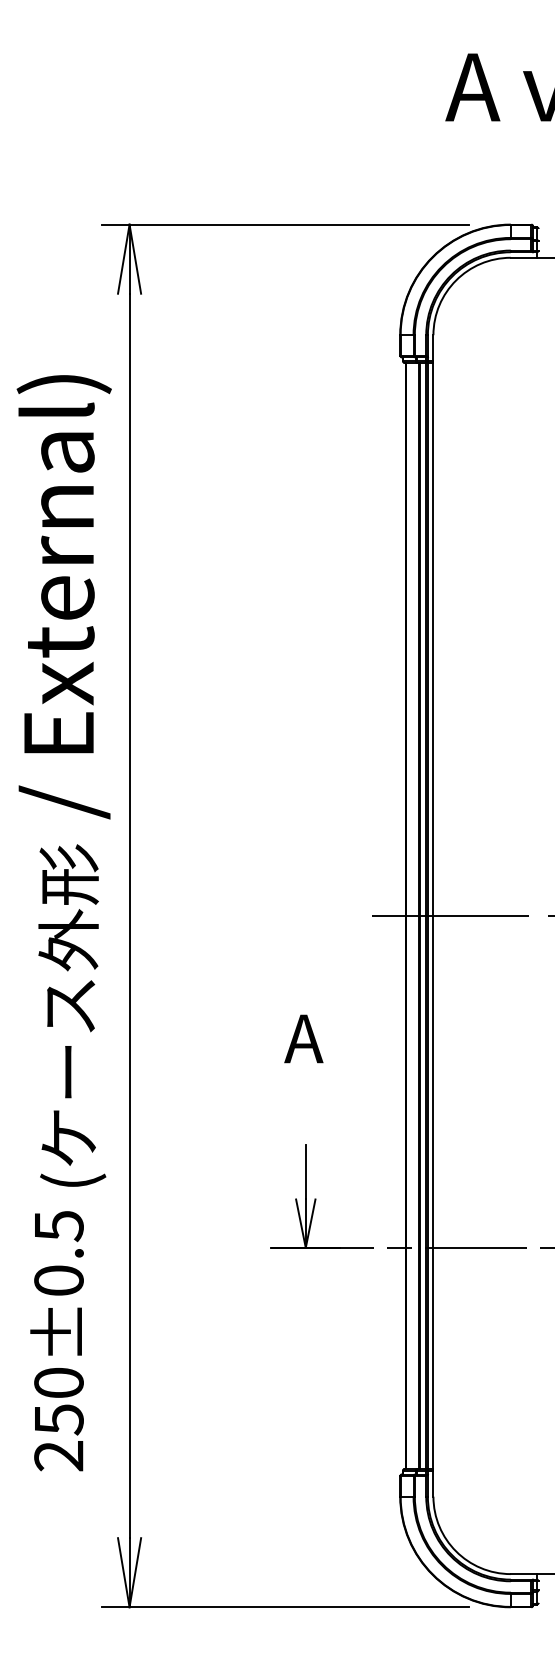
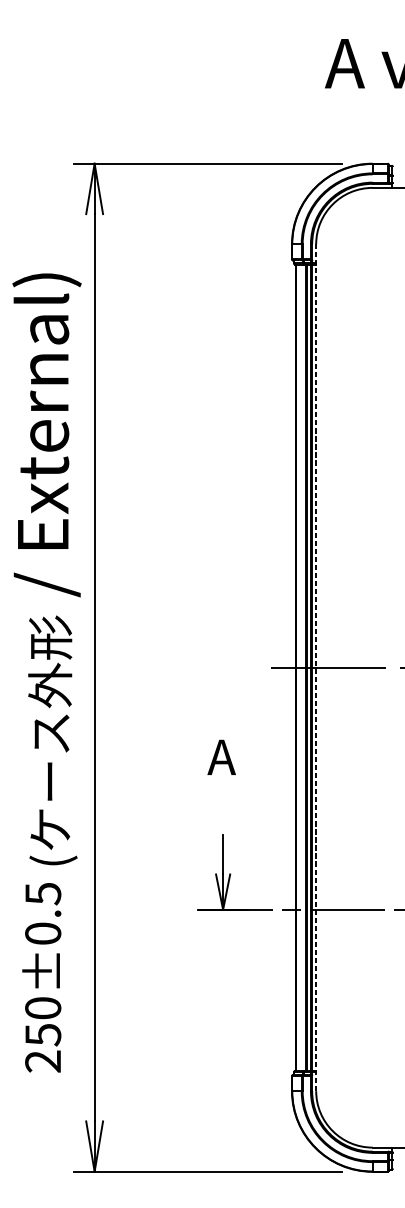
line: (433, 915) -> (316, 667), solid -> dashed

